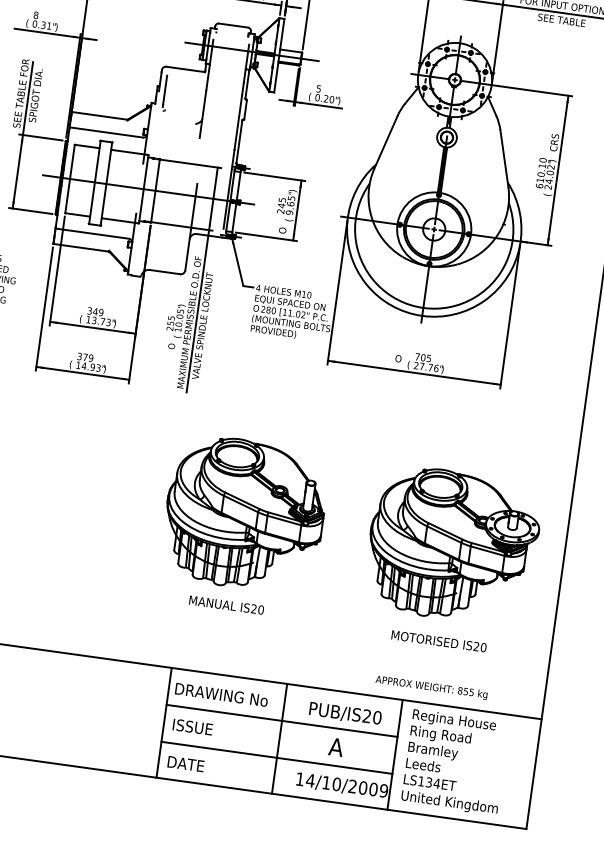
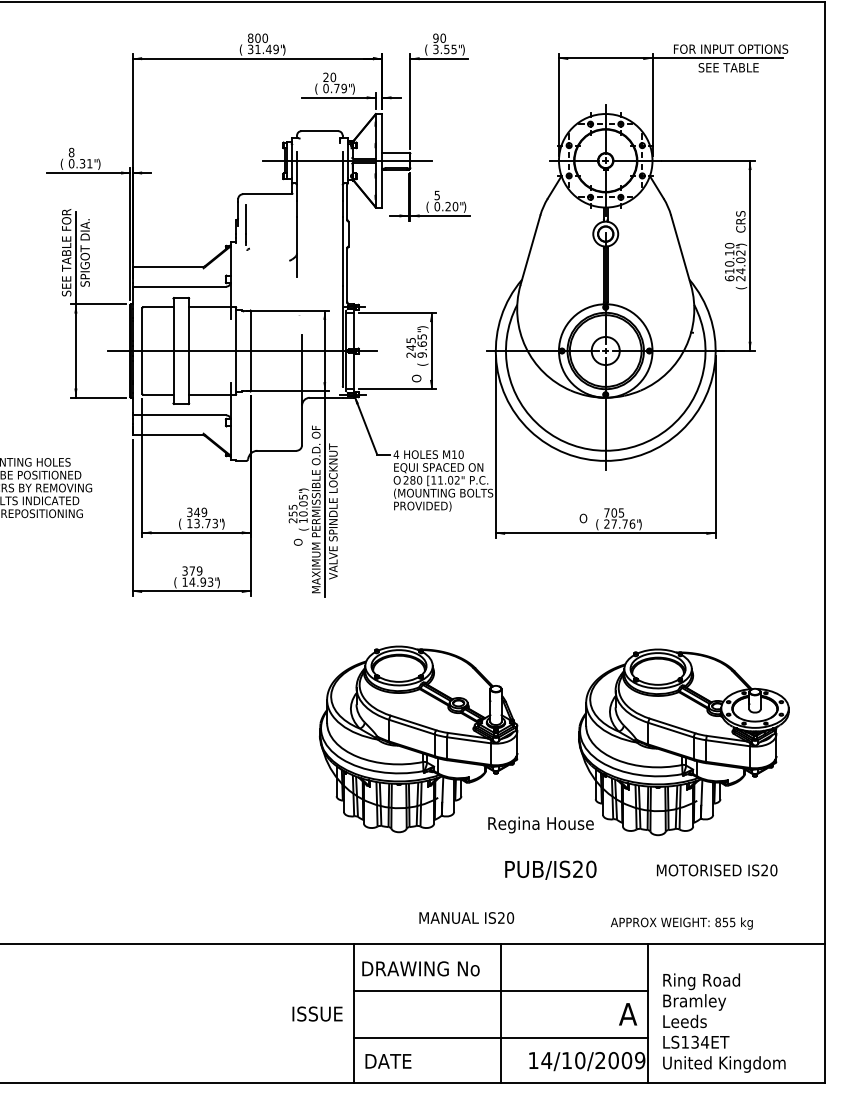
text: (226, 604) -> (466, 917), moved
text: (439, 641) -> (717, 870), moved
text: (345, 713) -> (550, 869), moved
text: (454, 720) -> (540, 824), moved
text: (192, 726) -> (317, 1013), moved
text: (336, 747) -> (628, 1014), moved

